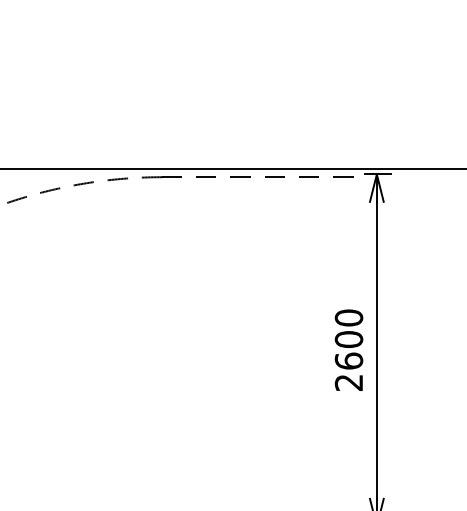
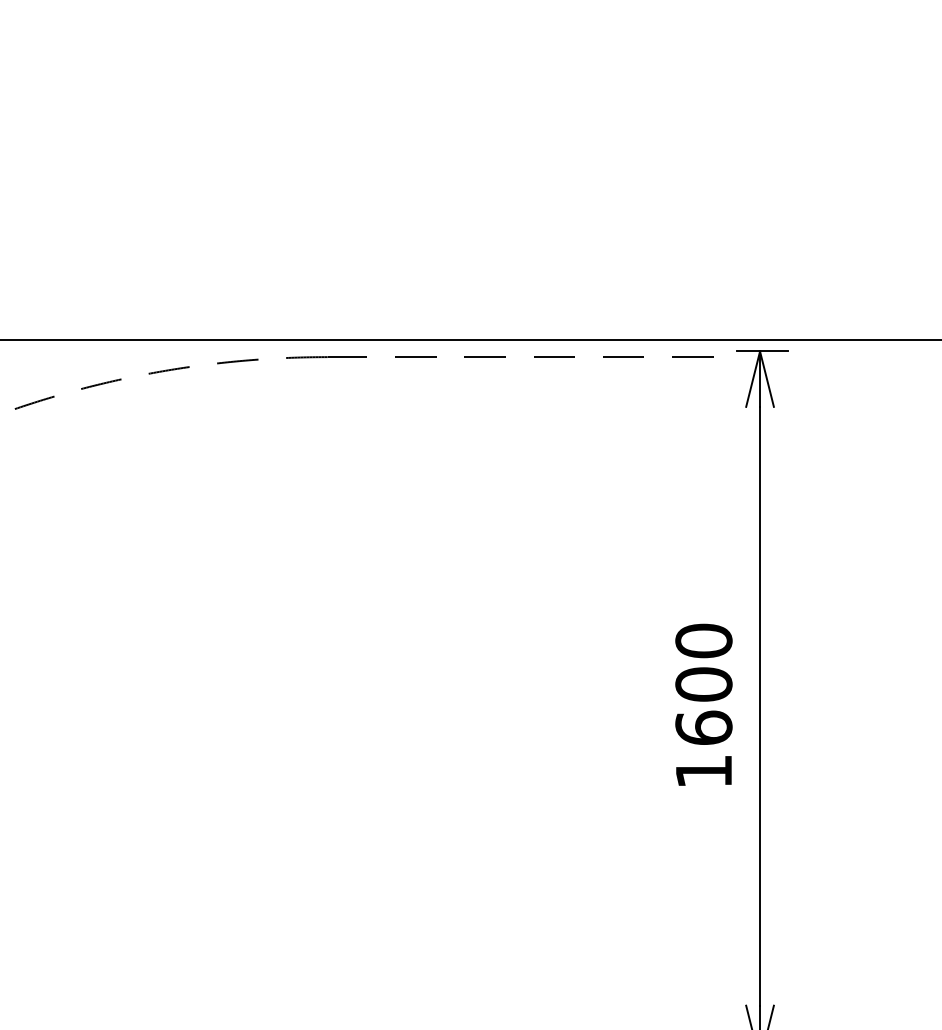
text: (348, 382) -> (702, 771), 2600 -> 1600

